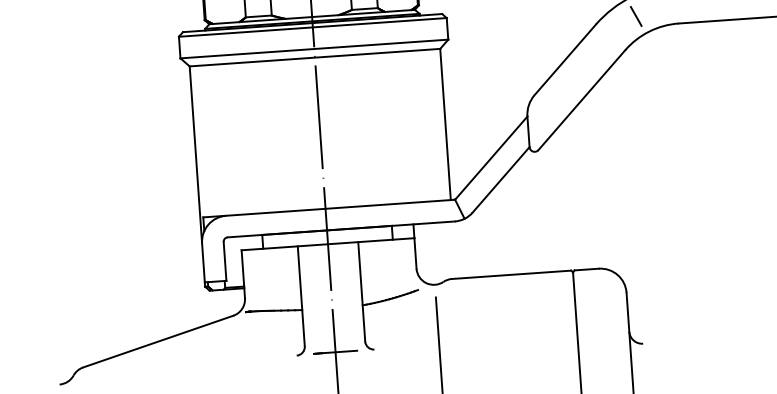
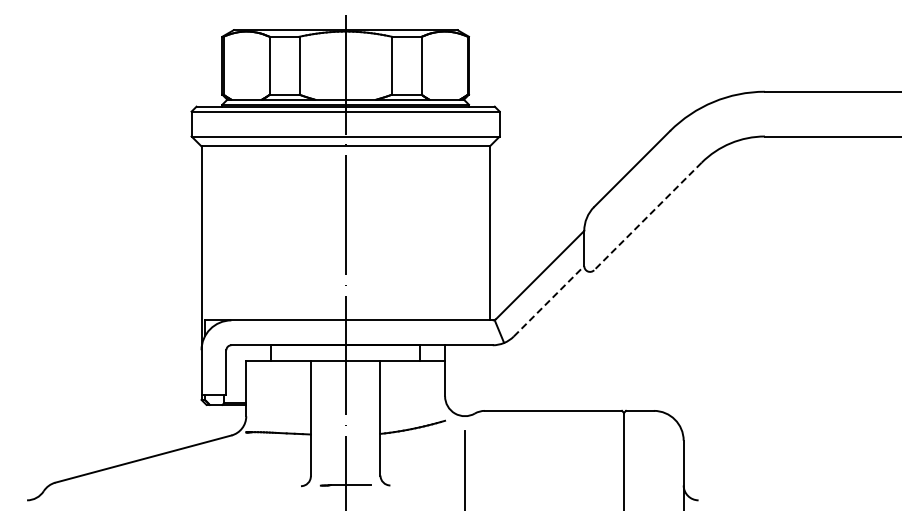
line: (635, 16) -> (716, 124), removed
line: (581, 100) -> (647, 216), solid -> dashed
line: (501, 180) -> (549, 301), solid -> dashed

